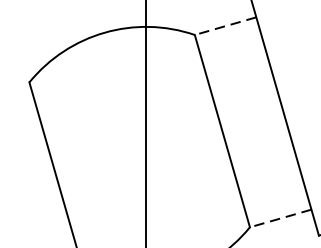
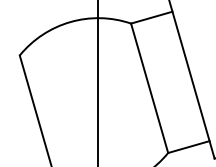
line: (225, 25) -> (151, 17), dashed -> solid
line: (280, 219) -> (188, 147), dashed -> solid

